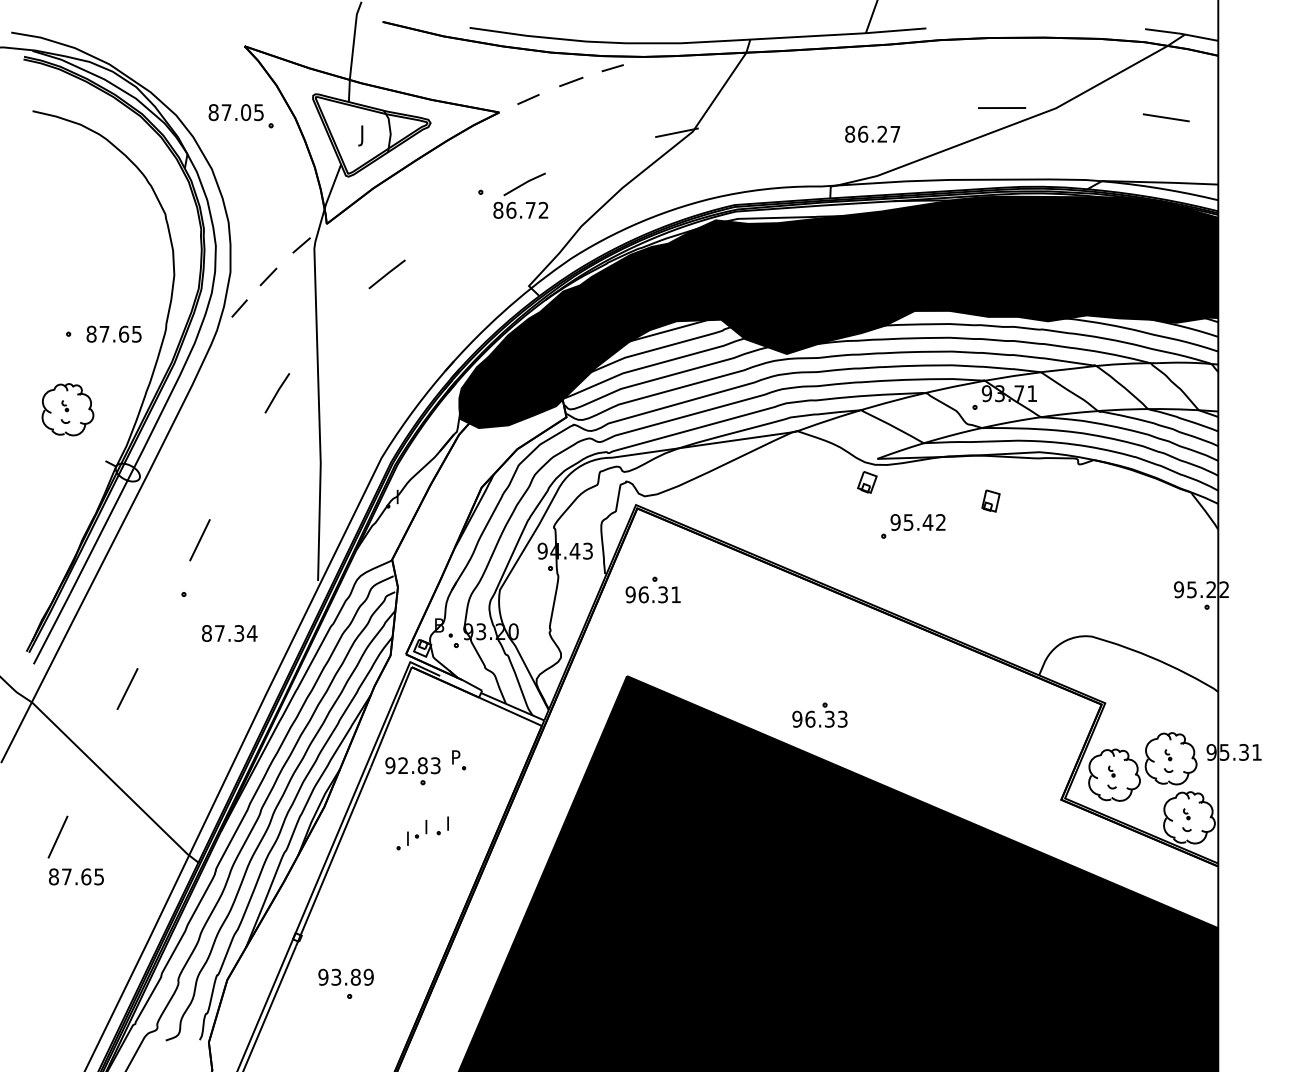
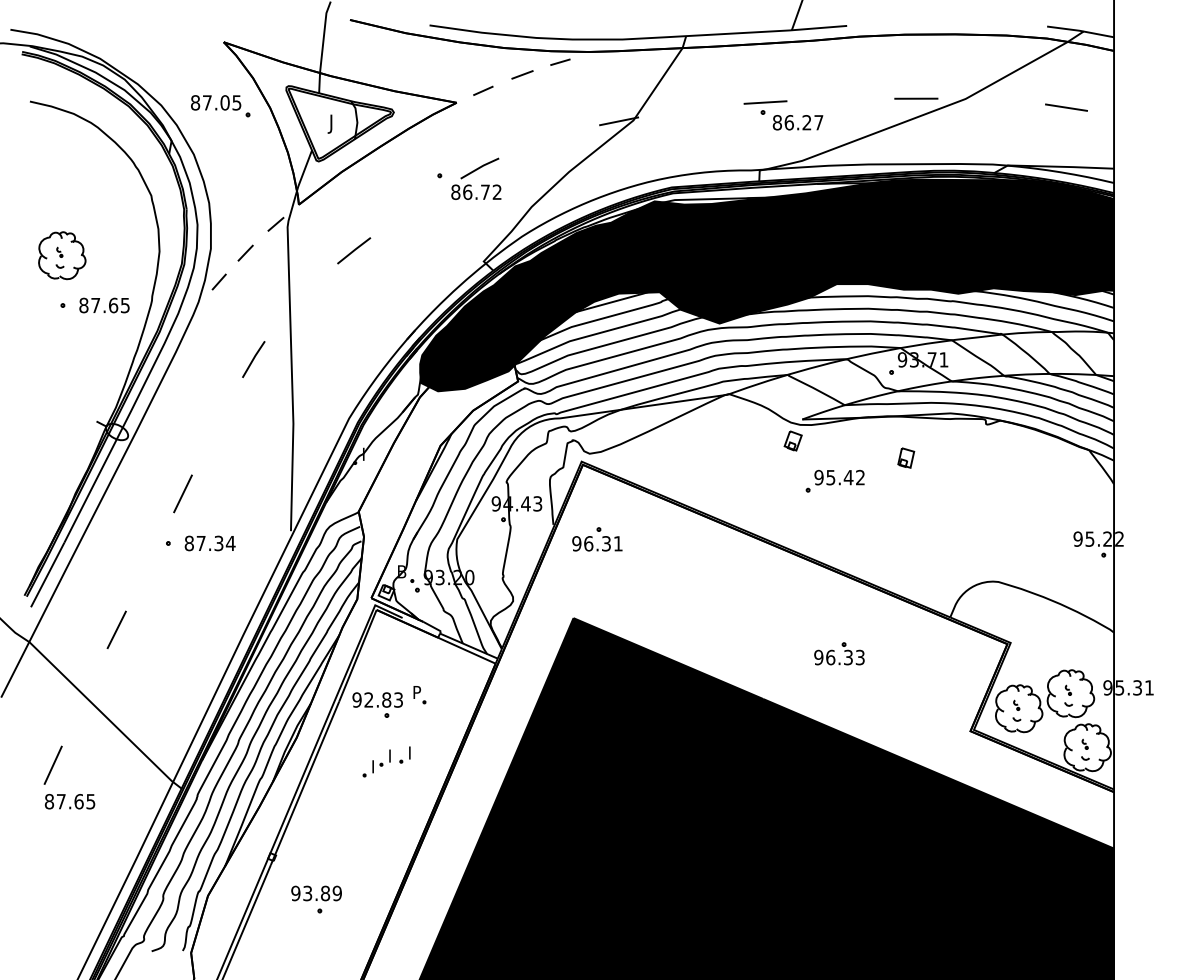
part: (836, 117) -> (764, 107), added
part: (67, 409) -> (61, 255), moved
text: (229, 633) -> (209, 543), moved
part: (819, 714) -> (839, 653), moved

